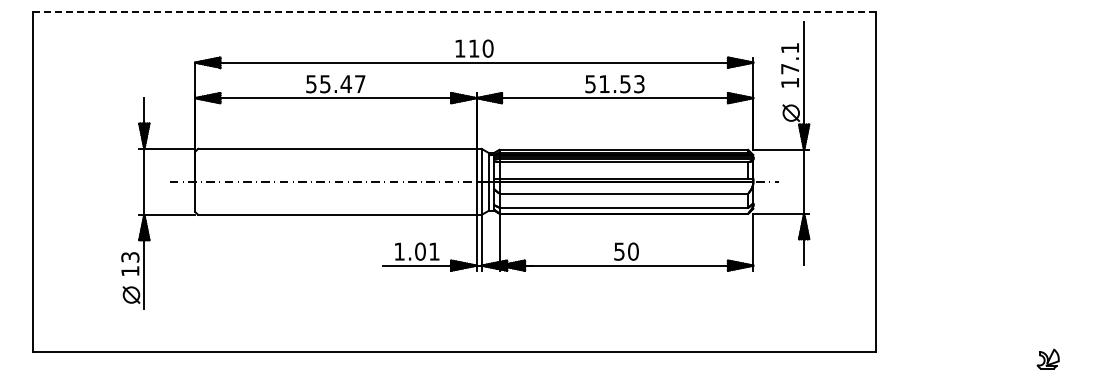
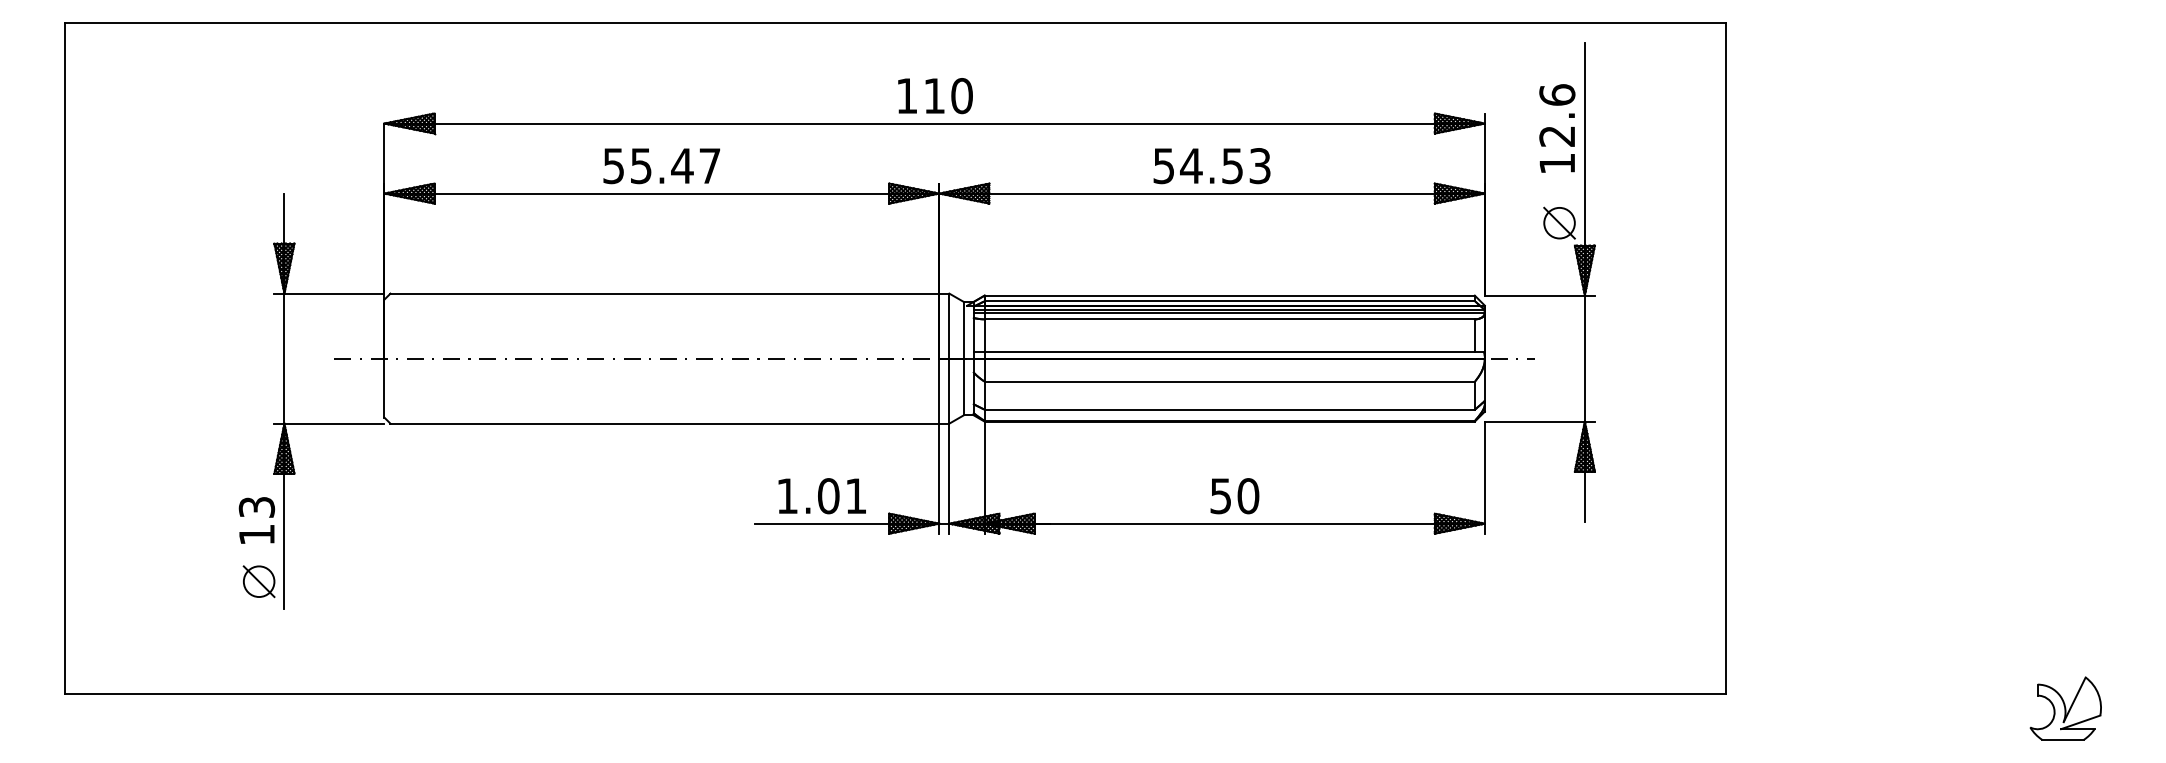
line: (453, 11) -> (893, 22), dashed -> solid
text: (790, 58) -> (1558, 115), 17.1 -> 12.6
text: (604, 83) -> (1191, 164), 51.53 -> 54.53
part: (1047, 358) -> (2064, 706), size x1.67

